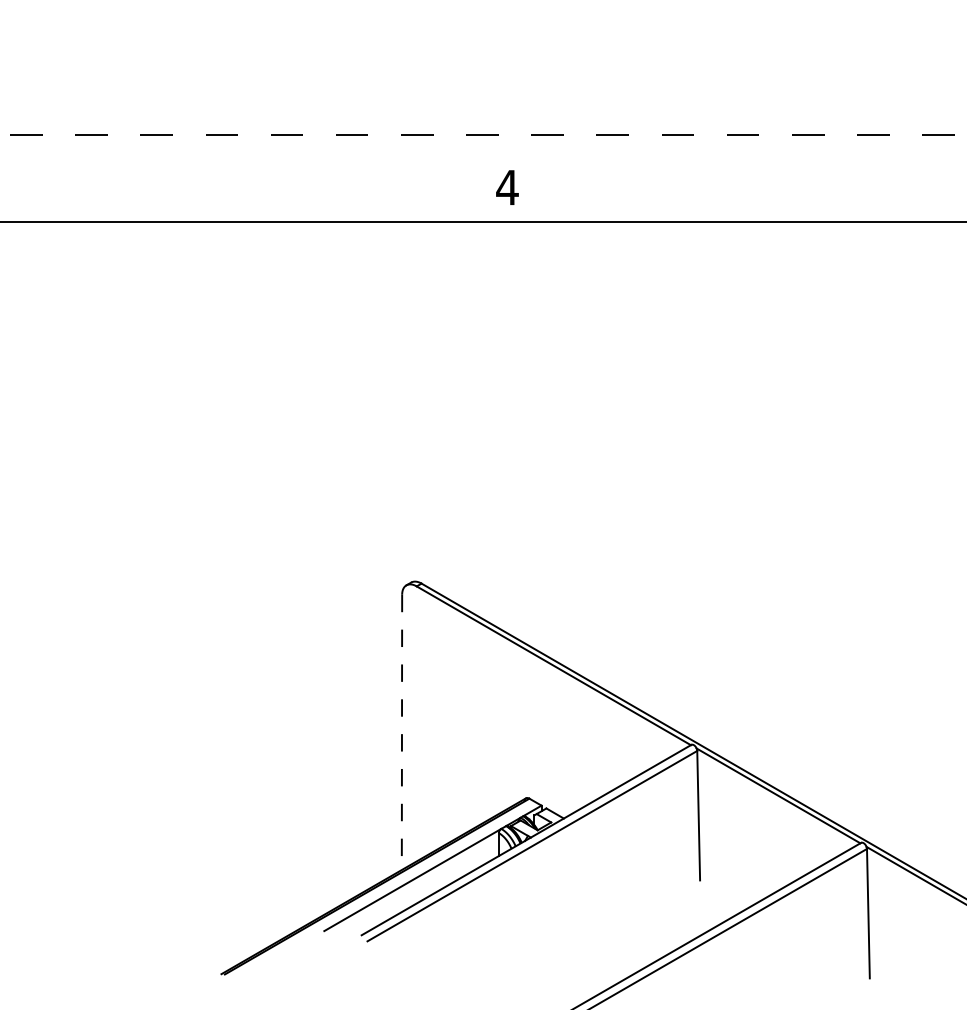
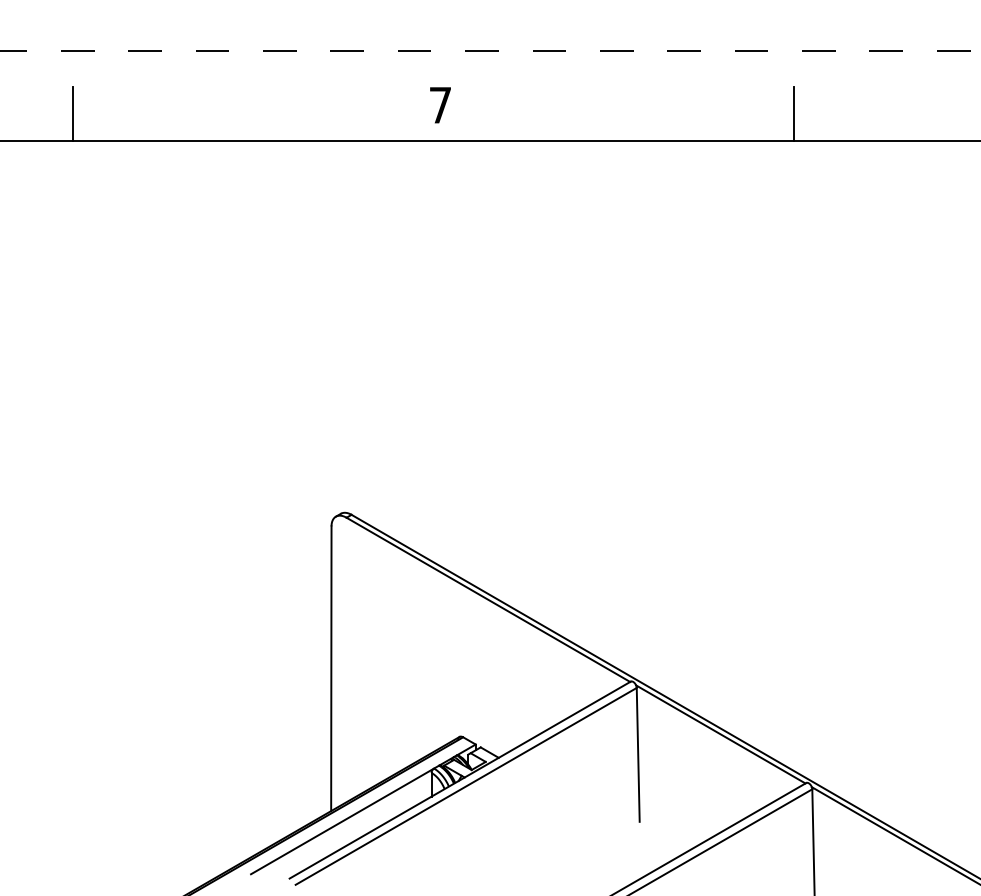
text: (507, 187) -> (440, 105), 4 -> 7
line: (152, 195) -> (73, 113), added
line: (849, 195) -> (794, 113), added
line: (401, 732) -> (330, 668), dashed -> solid

